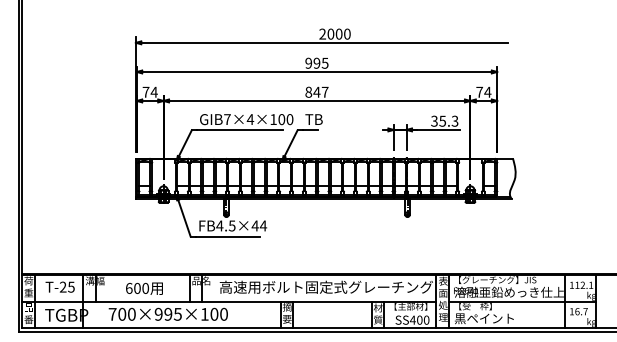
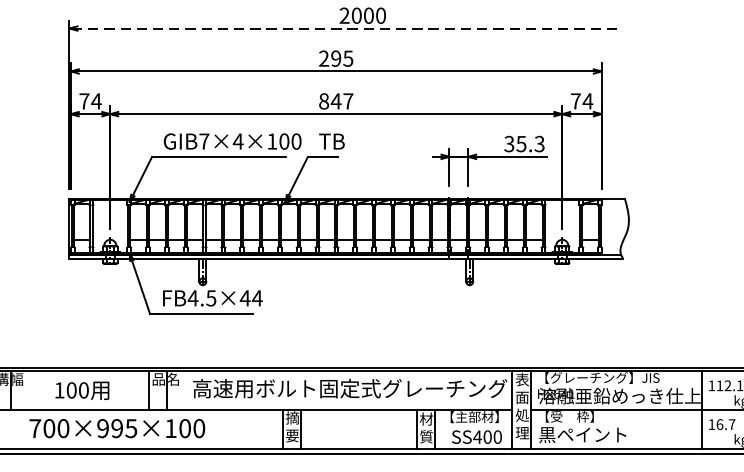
line: (323, 42) -> (345, 28), solid -> dashed
text: (308, 63) -> (323, 58), 995 -> 295
text: (129, 287) -> (60, 388), 600 -> 100

